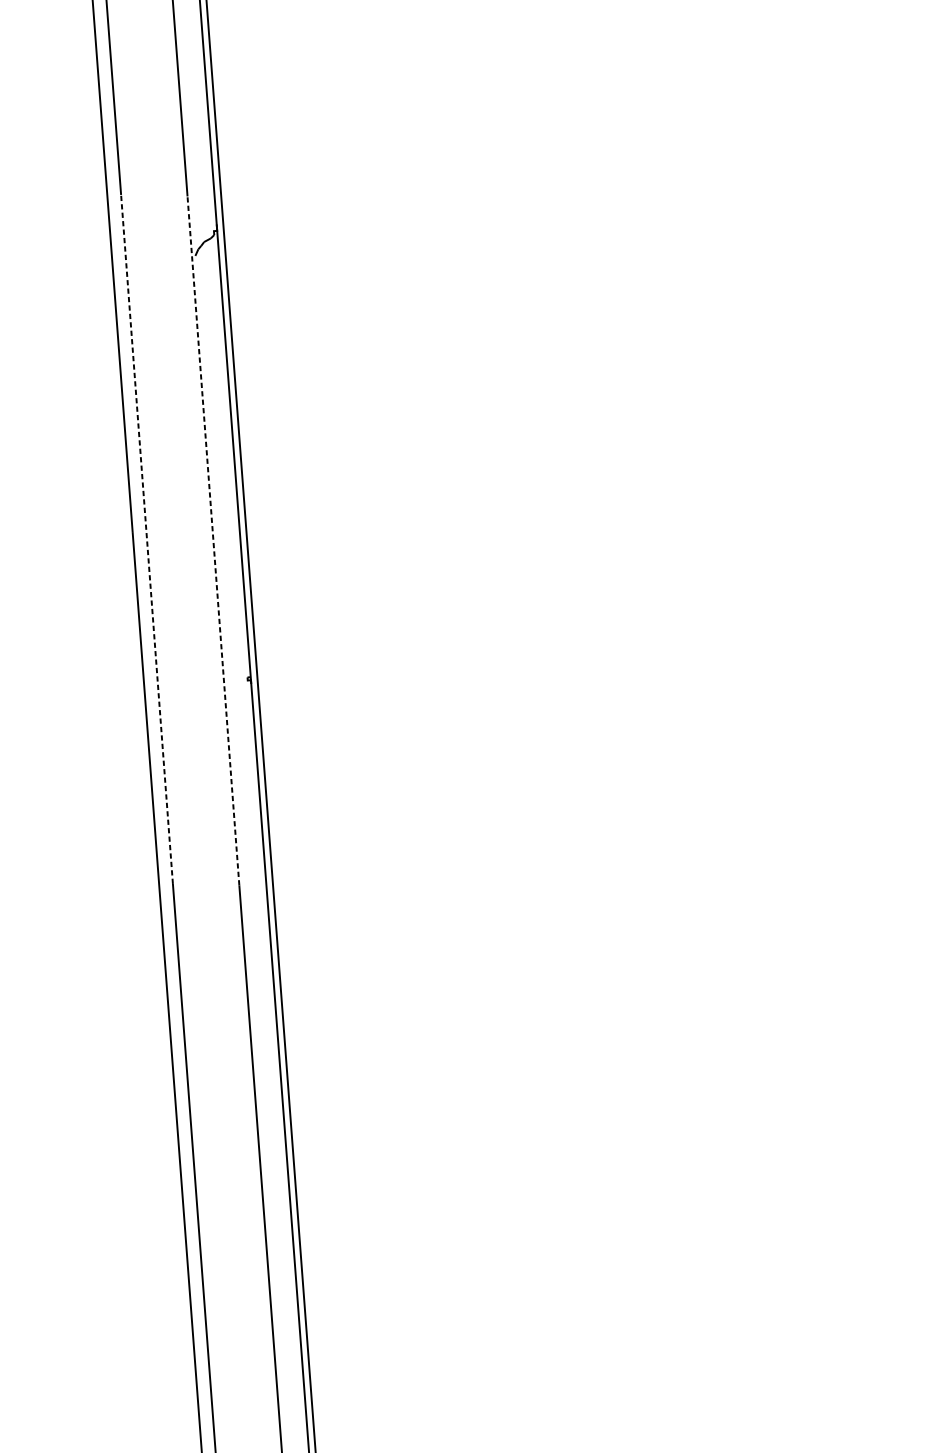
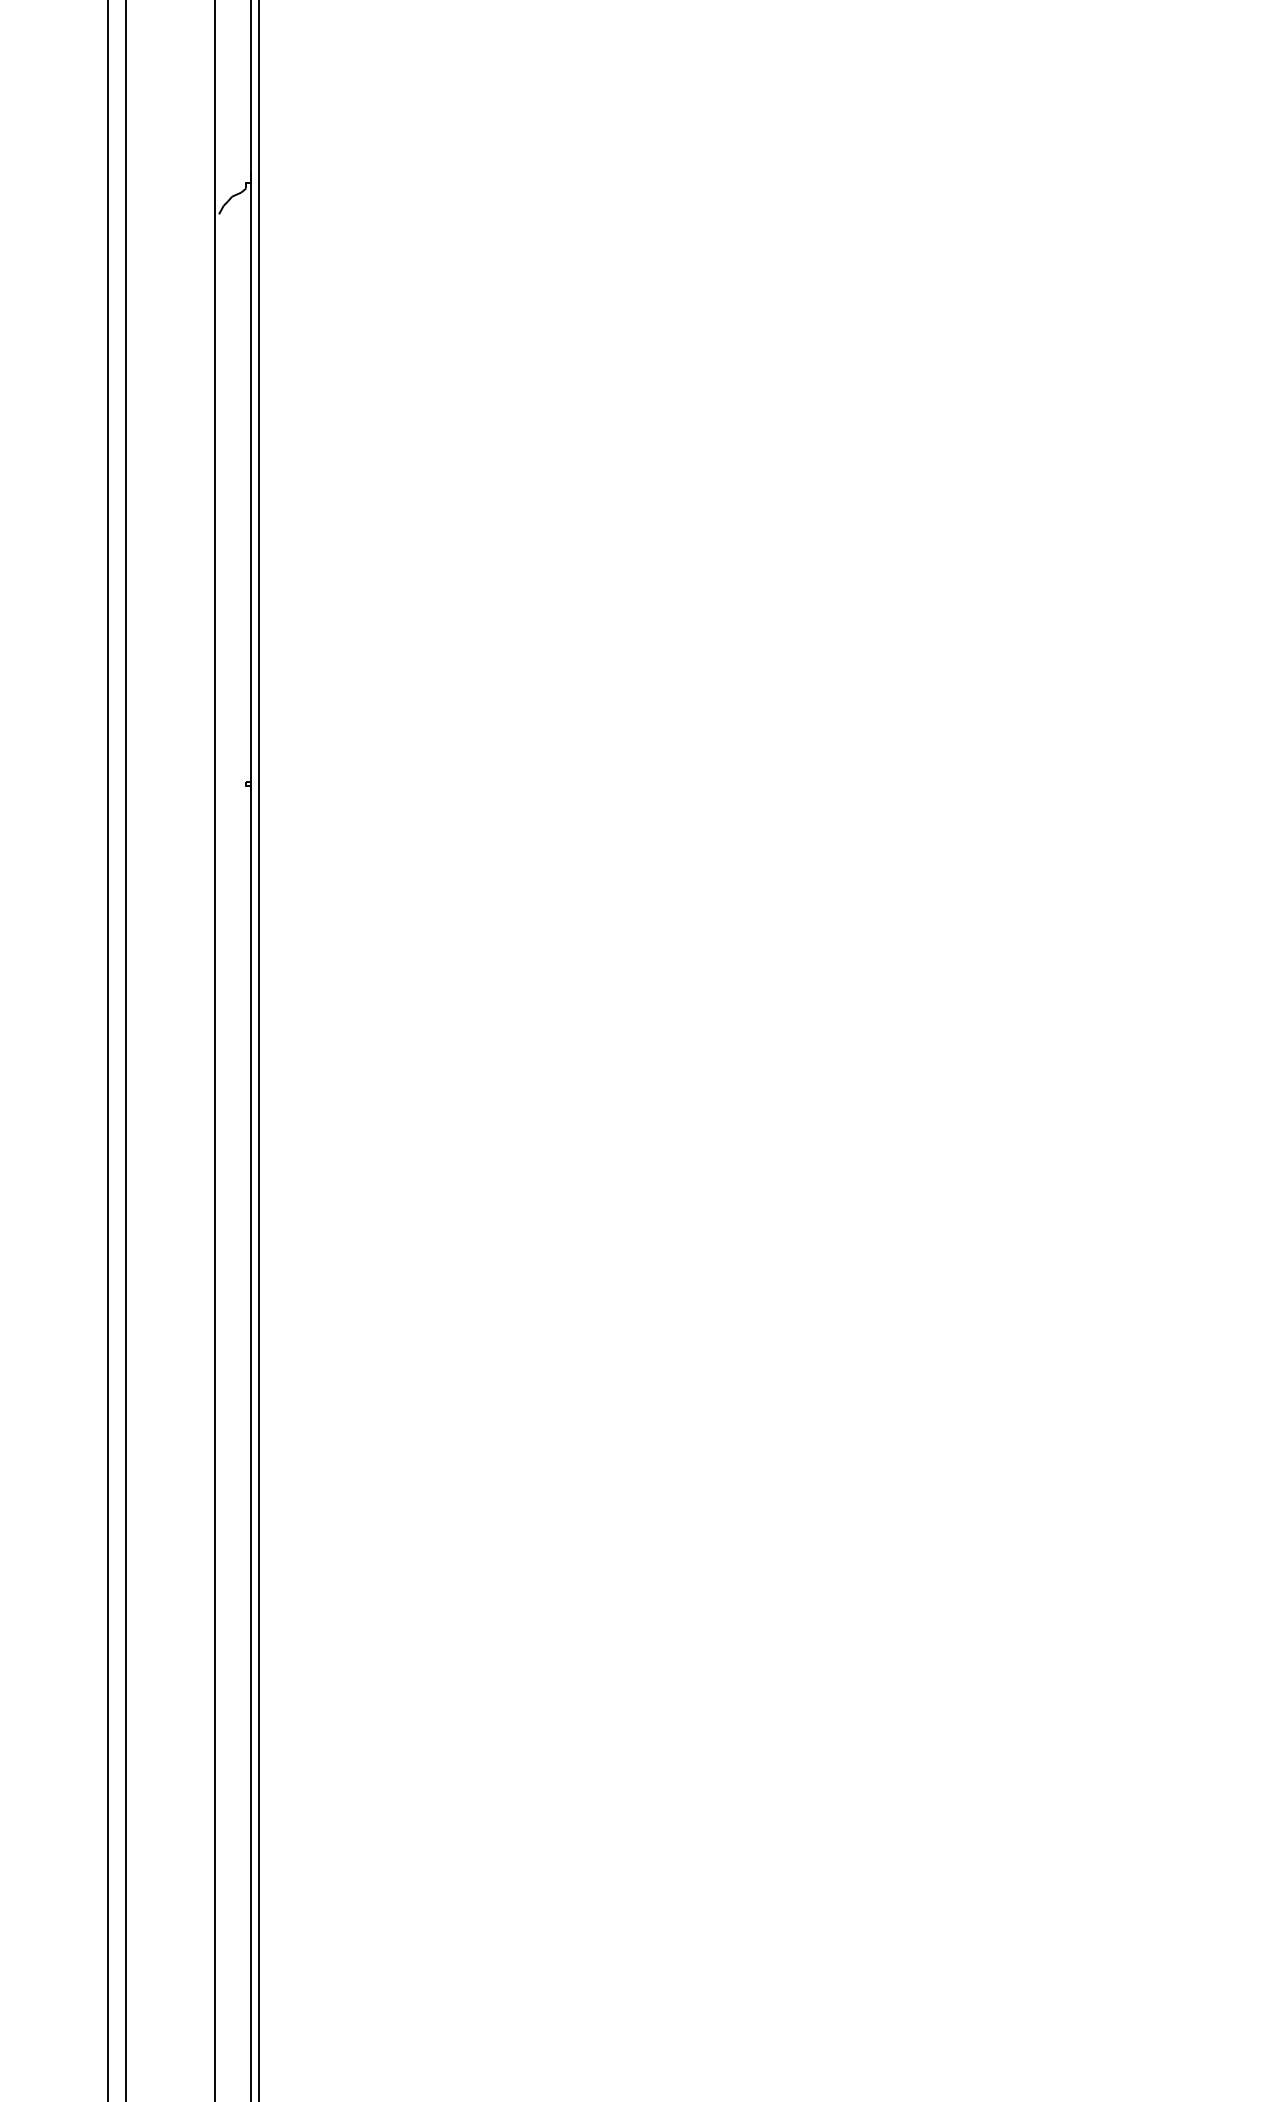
line: (147, 539) -> (126, 587), dashed -> solid
line: (213, 541) -> (214, 596), dashed -> solid

